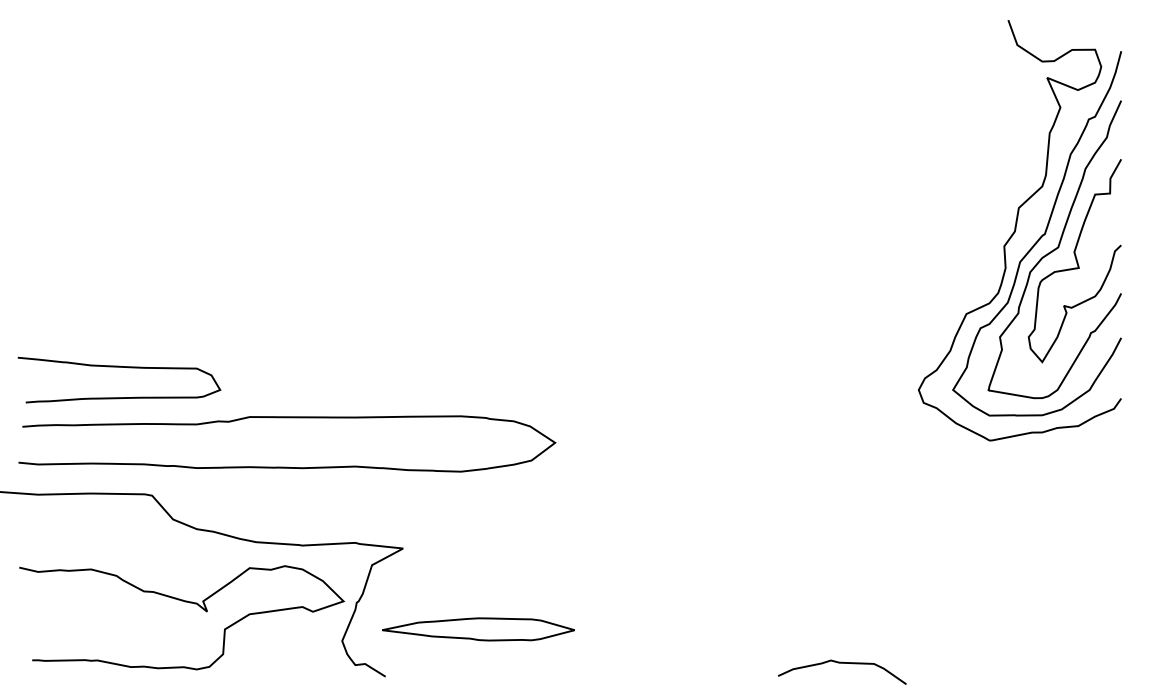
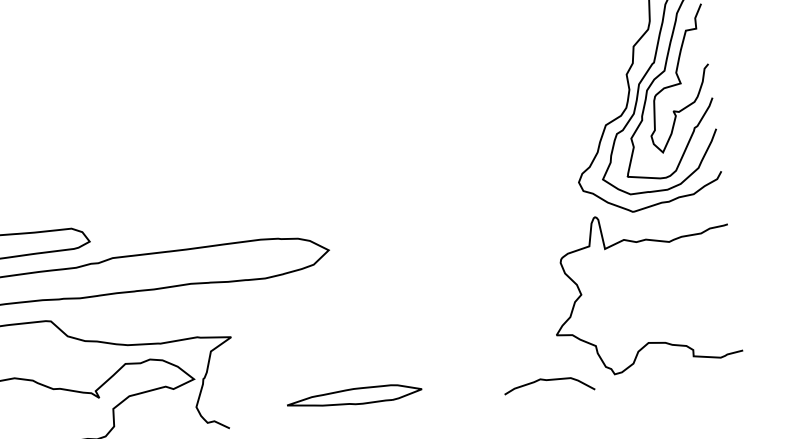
curve: (990, 484) -> (637, 242), added
part: (478, 629) -> (354, 396), moved

